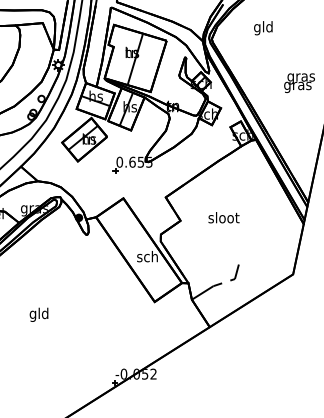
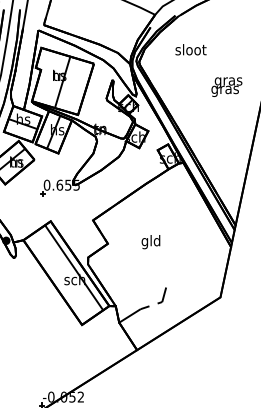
text: (263, 28) -> (190, 51), gld -> sloot
text: (299, 82) -> (226, 86), moved
text: (223, 219) -> (150, 242), sloot -> gld
line: (146, 244) -> (73, 267), added

